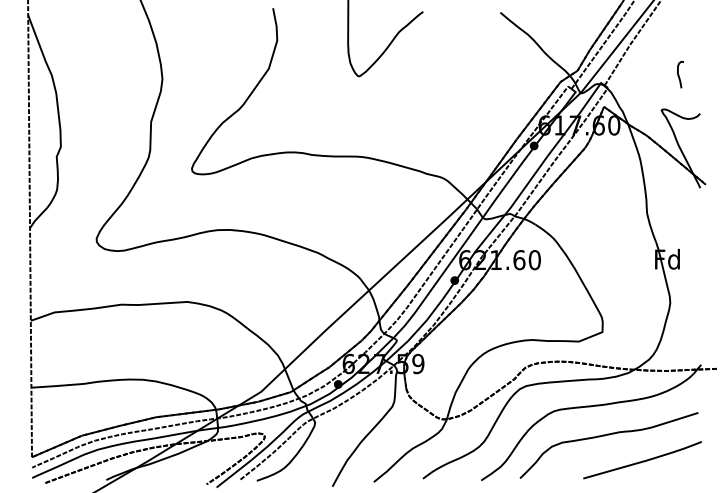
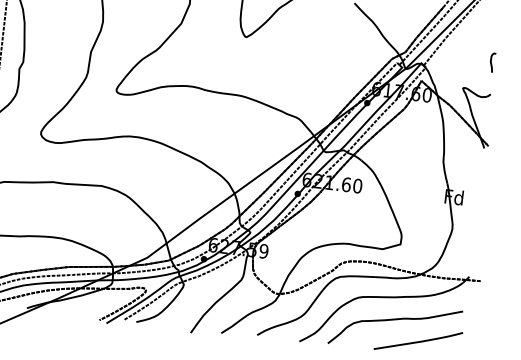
curve: (679, 74) -> (491, 62), moved

